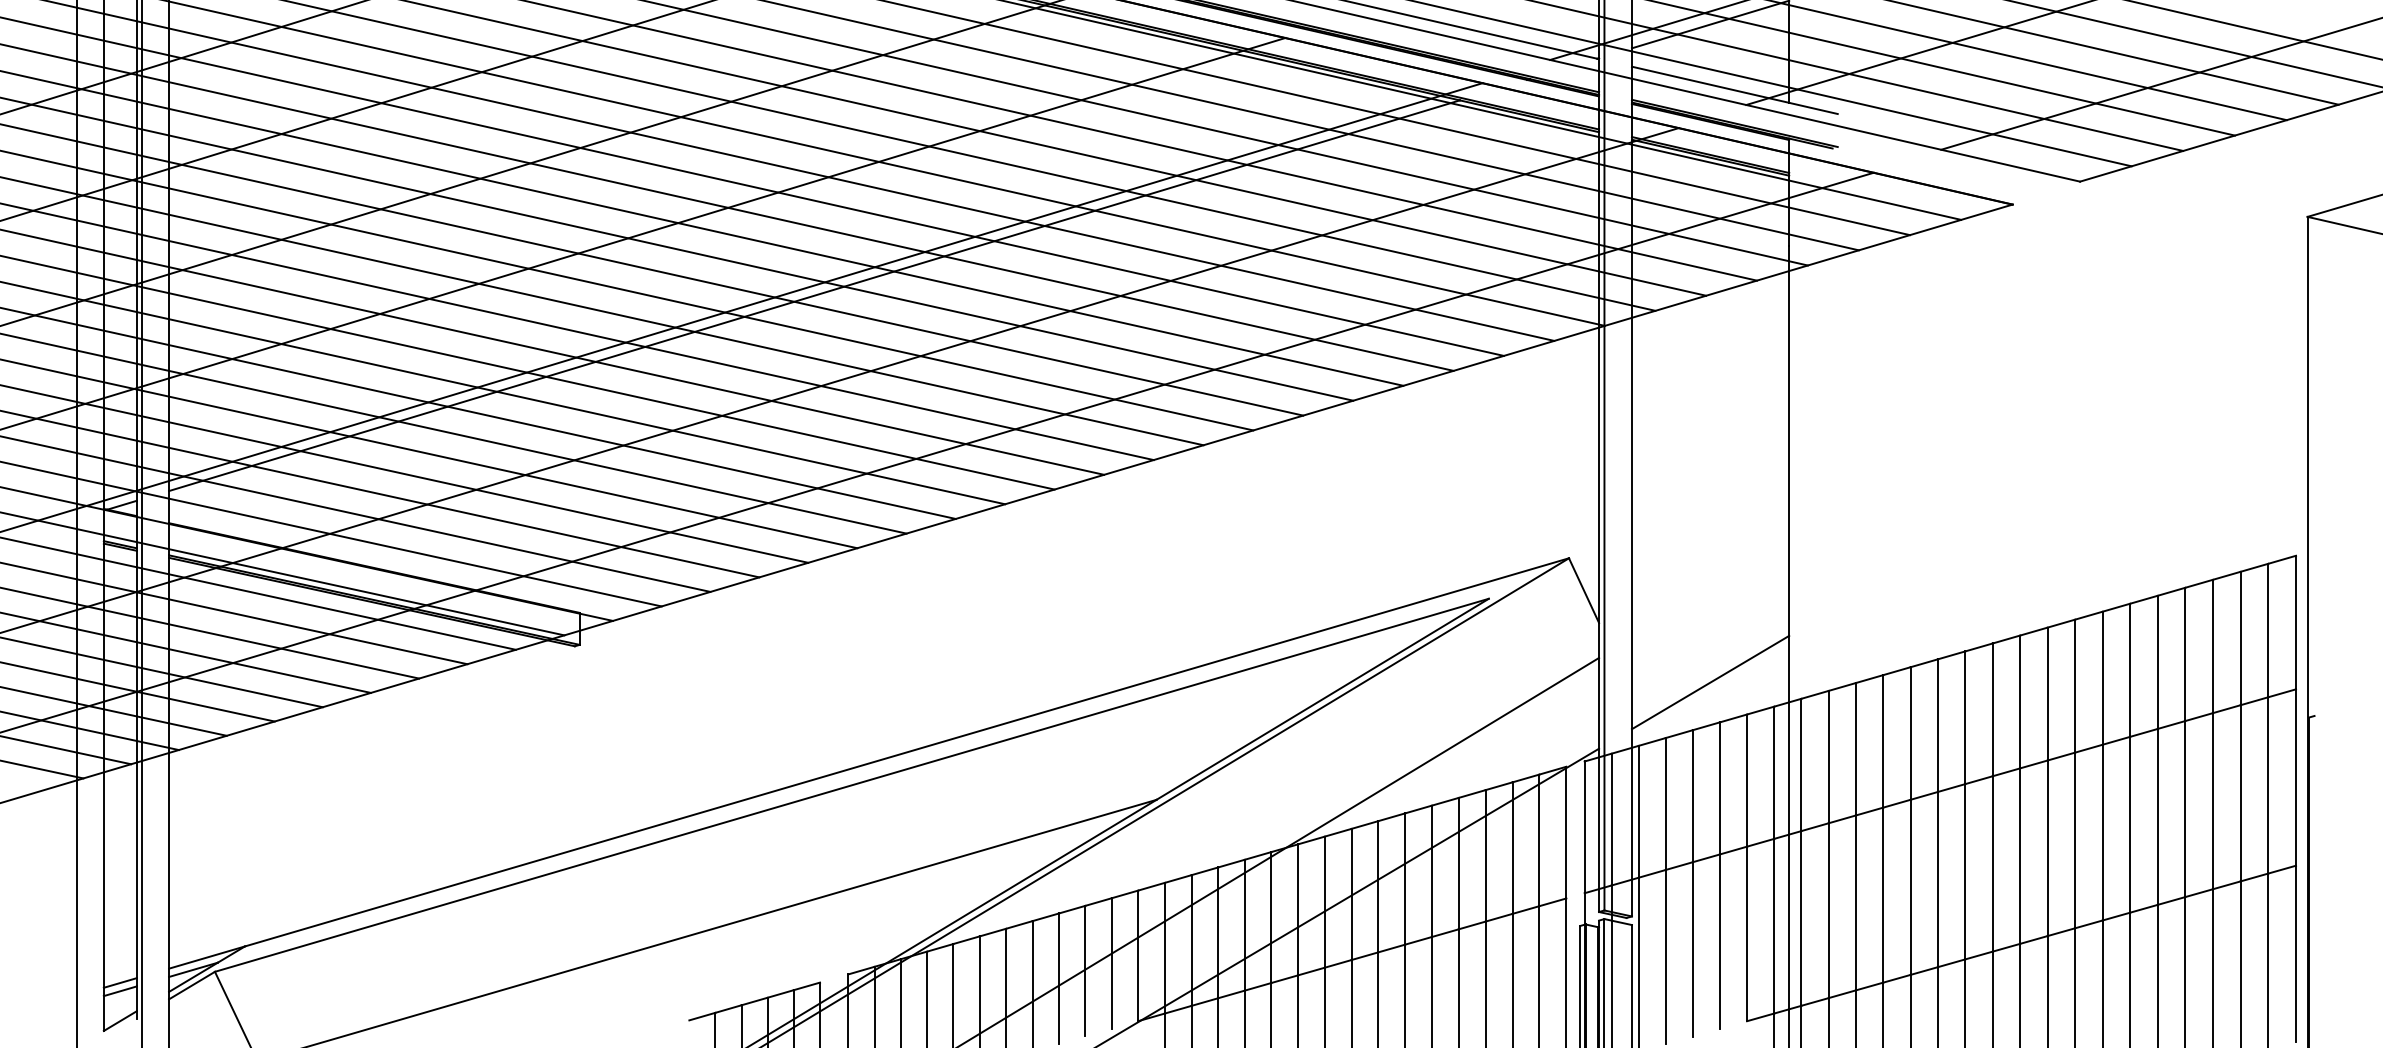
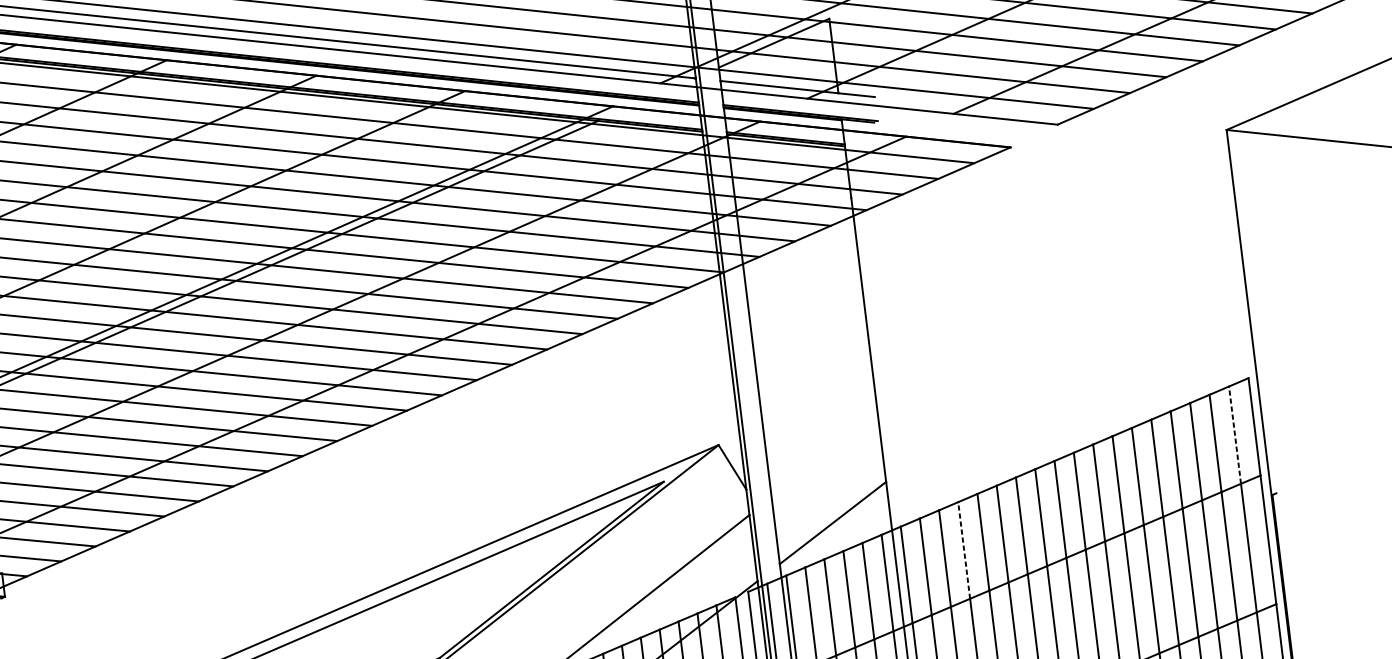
line: (2268, 630) -> (1235, 435), solid -> dashed
line: (1883, 740) -> (964, 549), solid -> dashed

